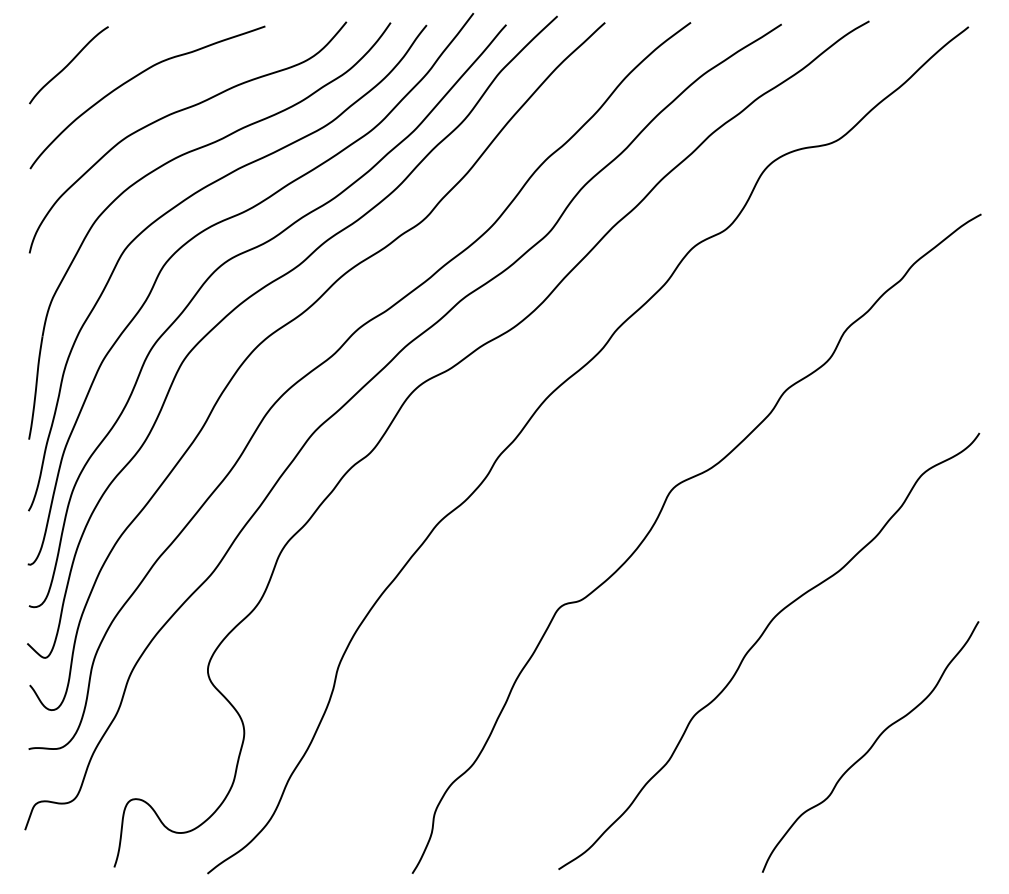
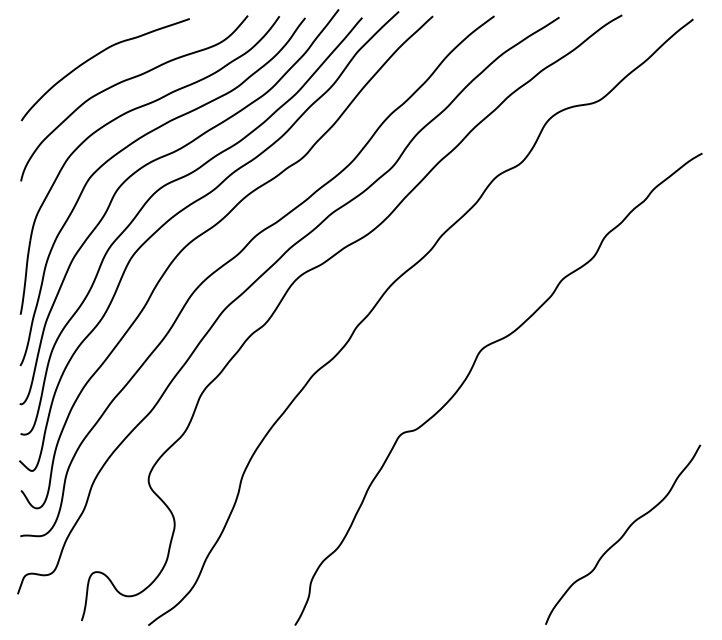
curve: (68, 65) -> (48, 46), removed
curve: (758, 641) -> (542, 459), removed

